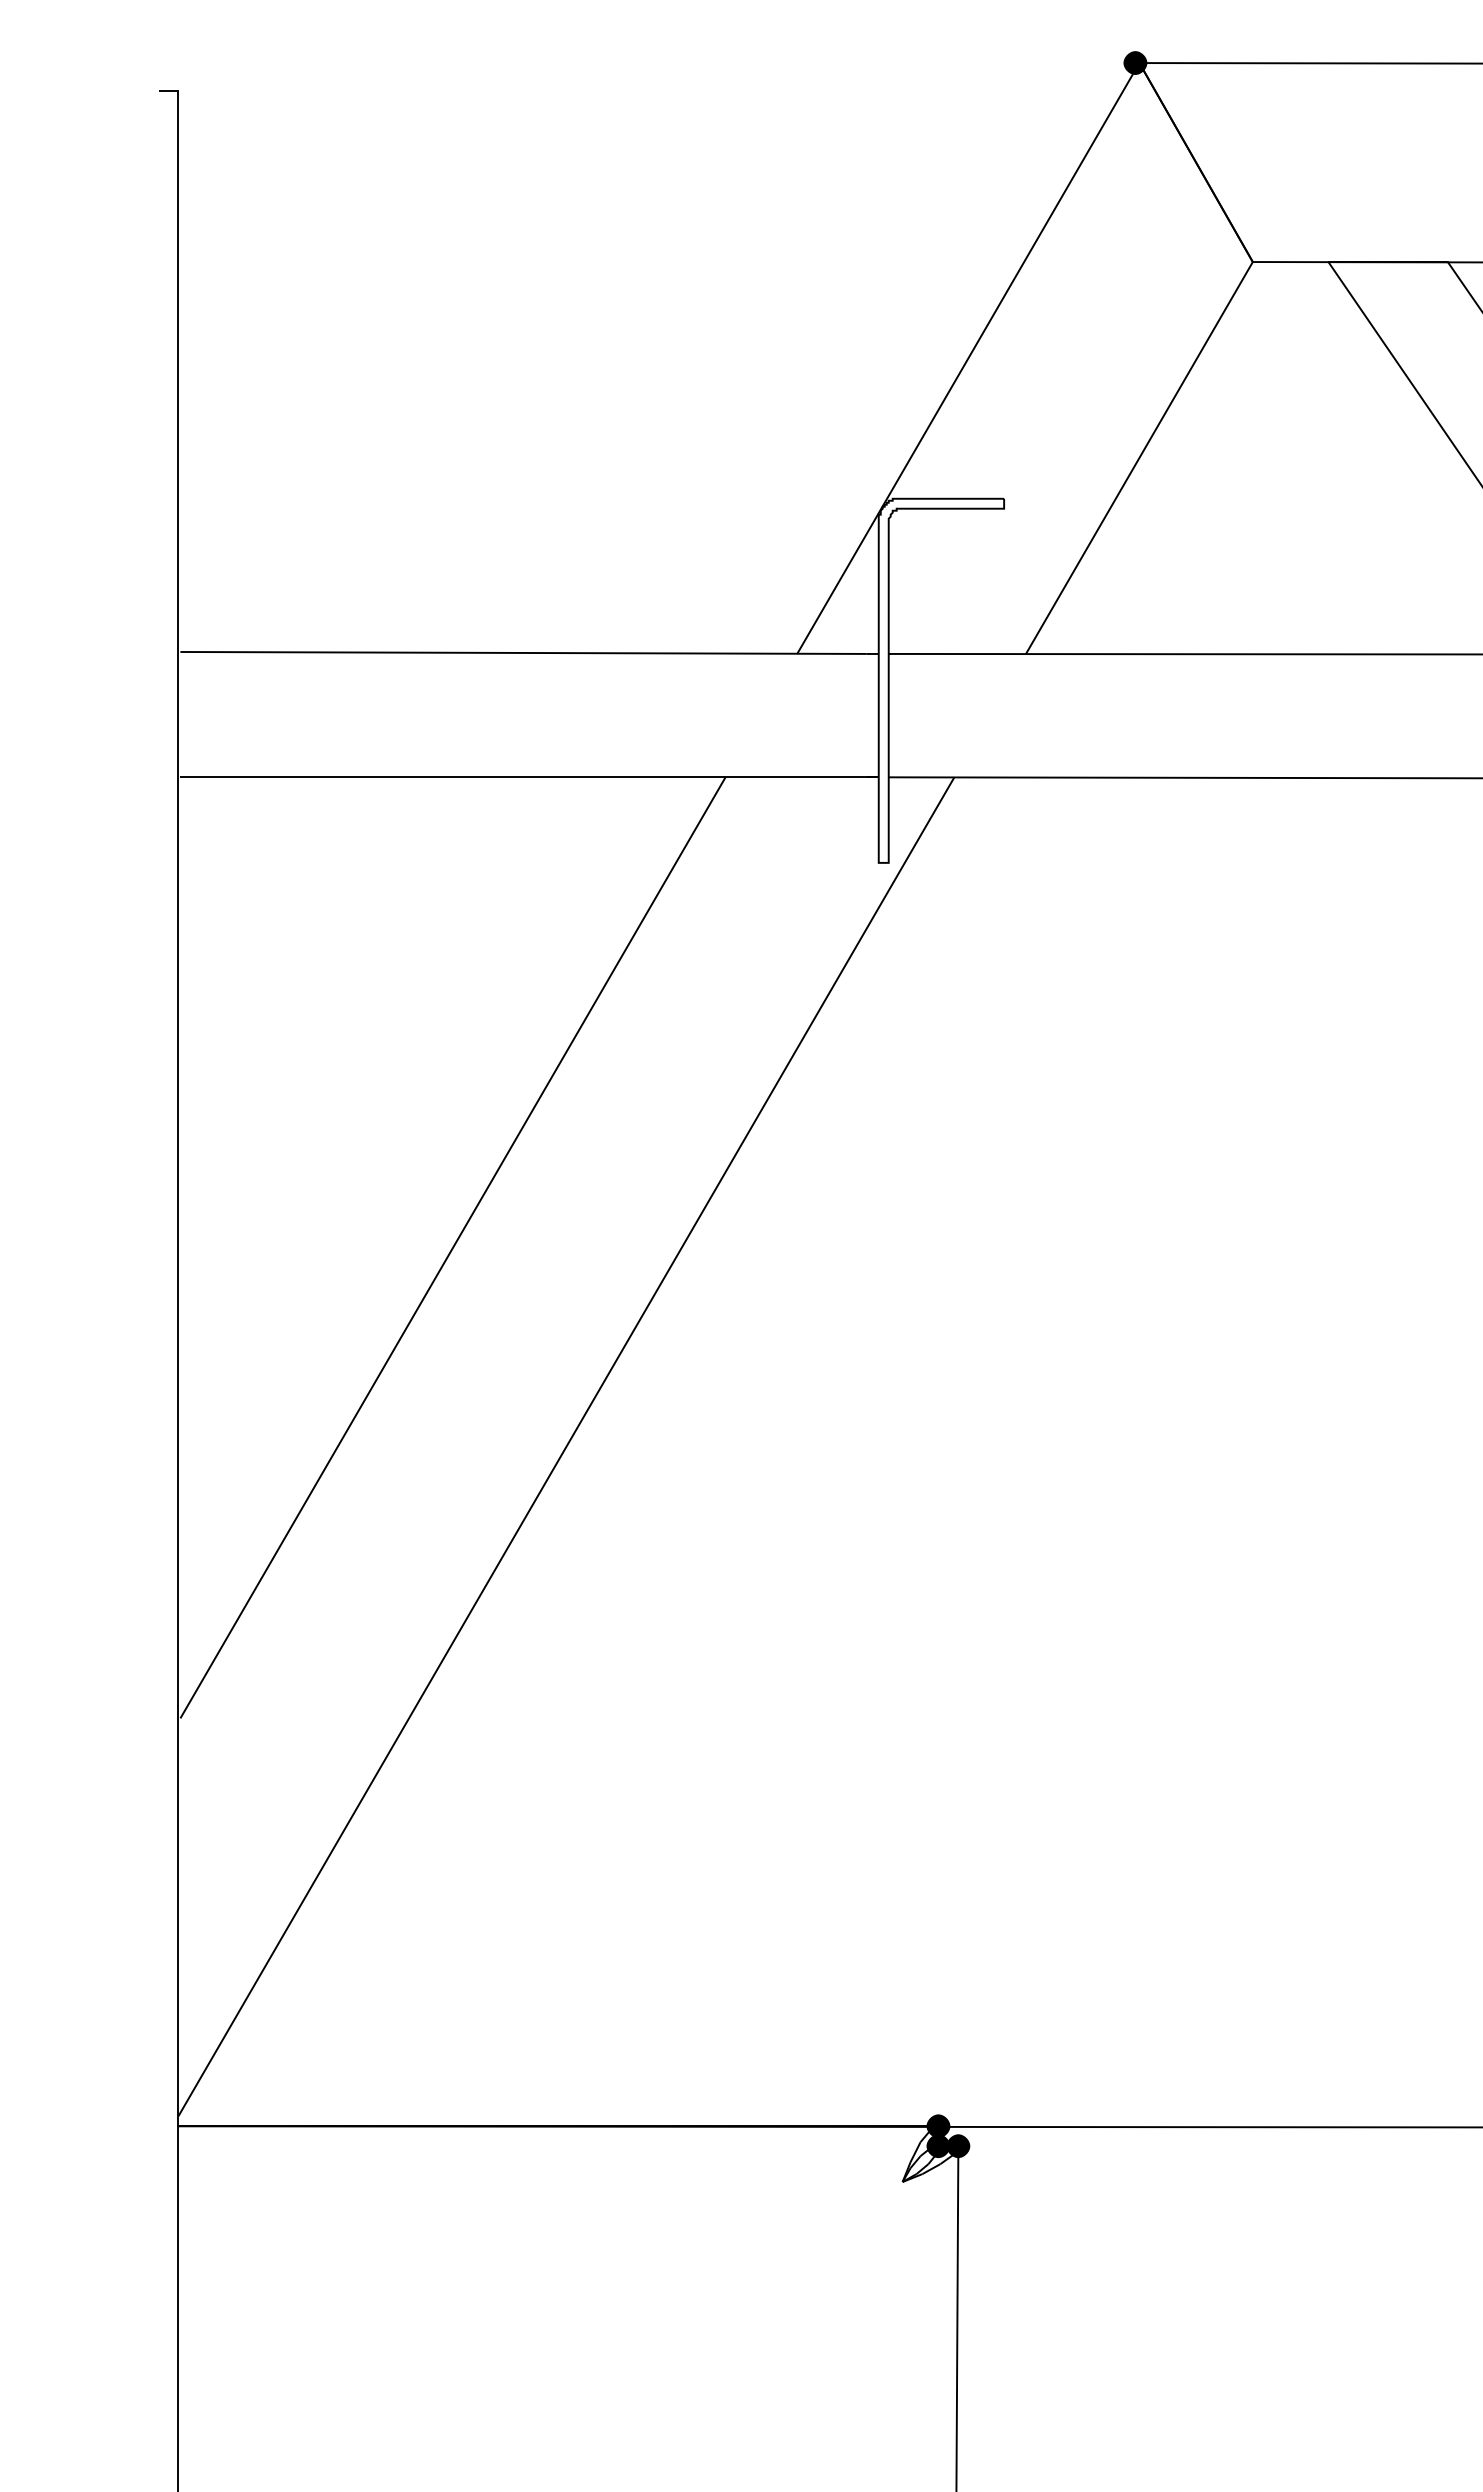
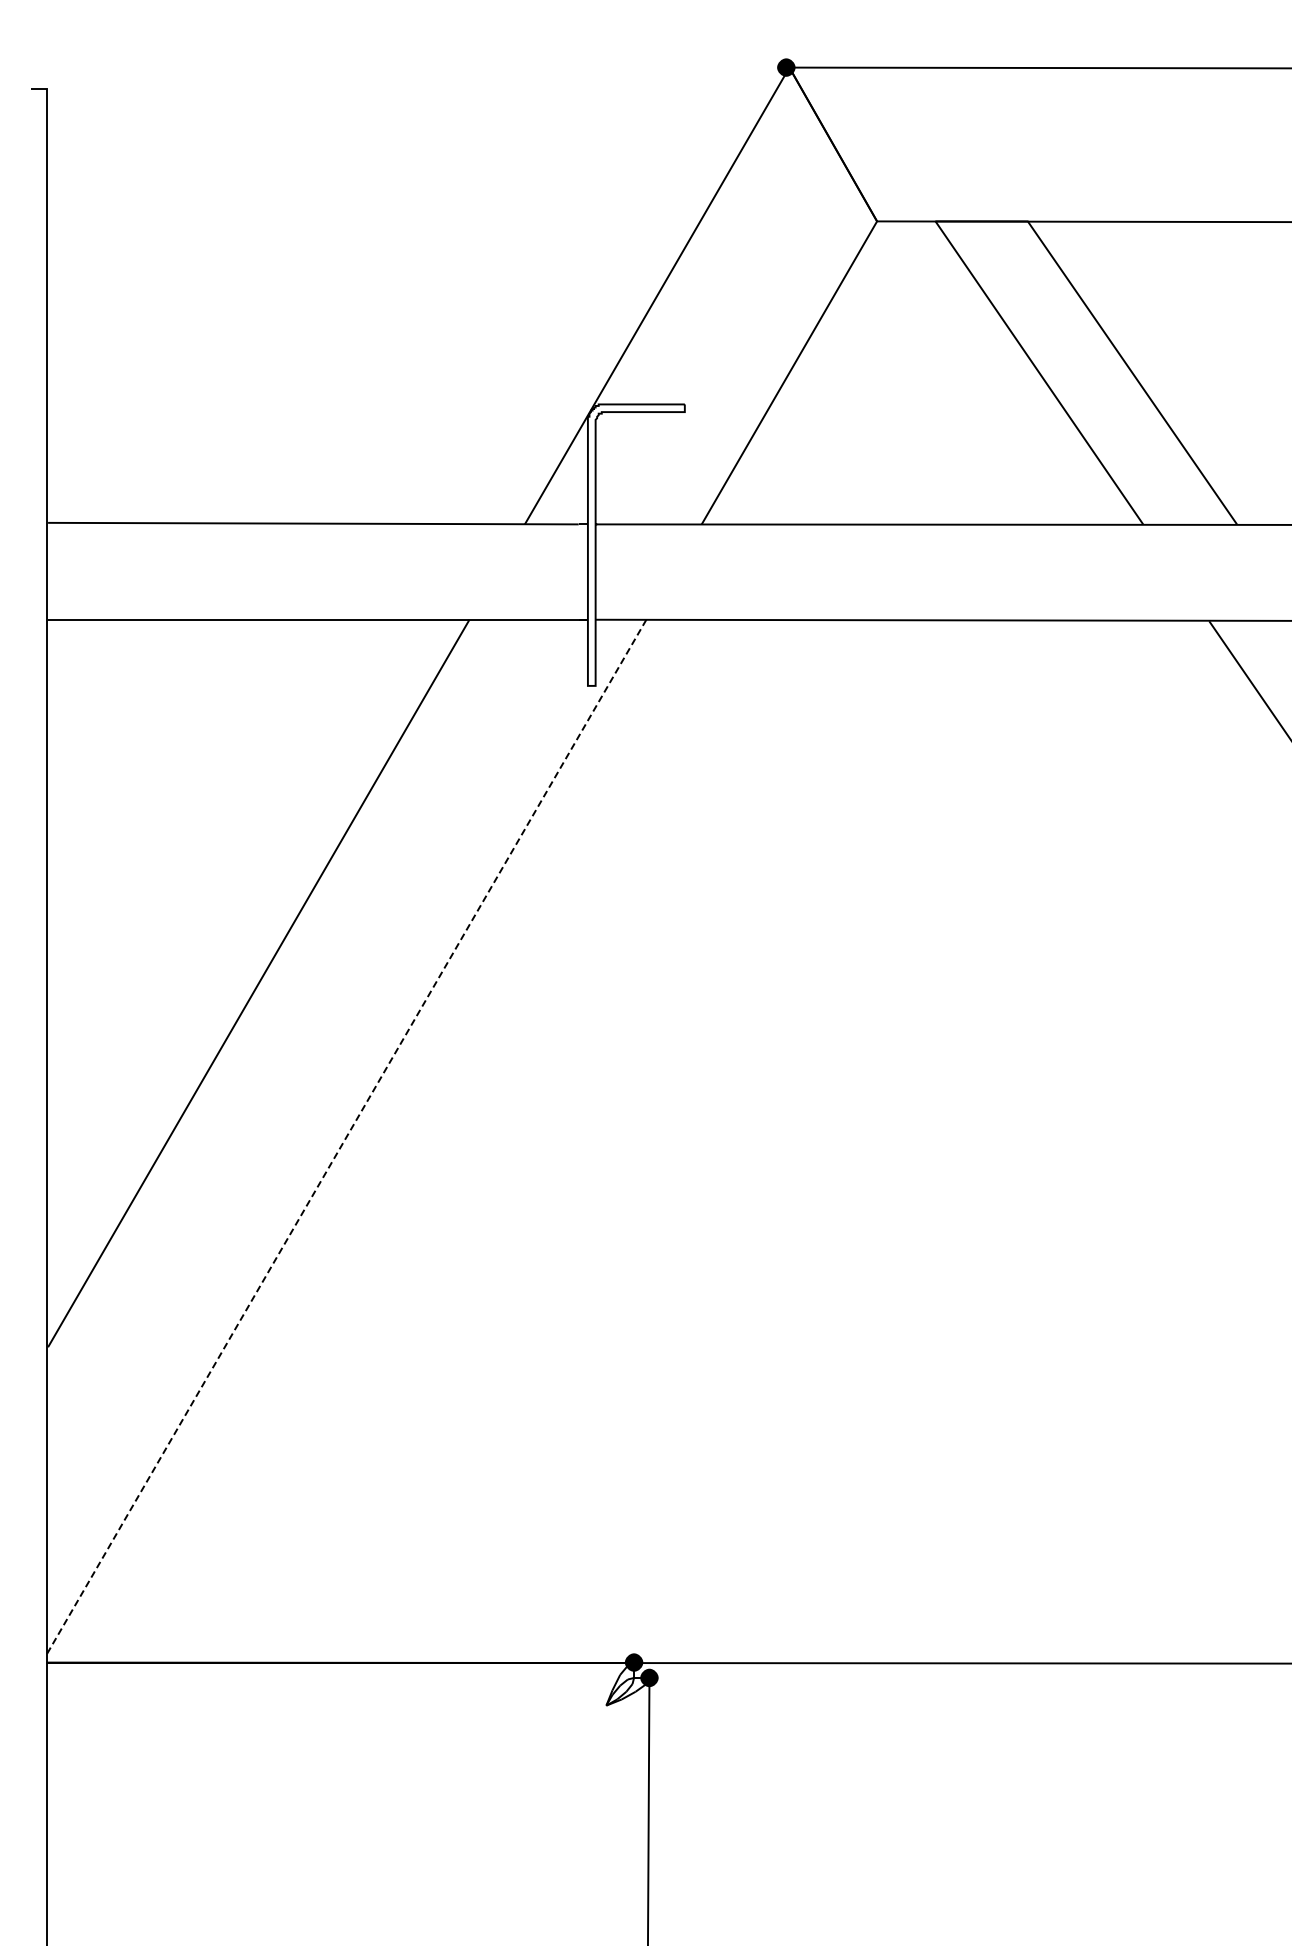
line: (566, 1447) -> (346, 1137), solid -> dashed
fill: (937, 2145) -> (633, 1677), removed

